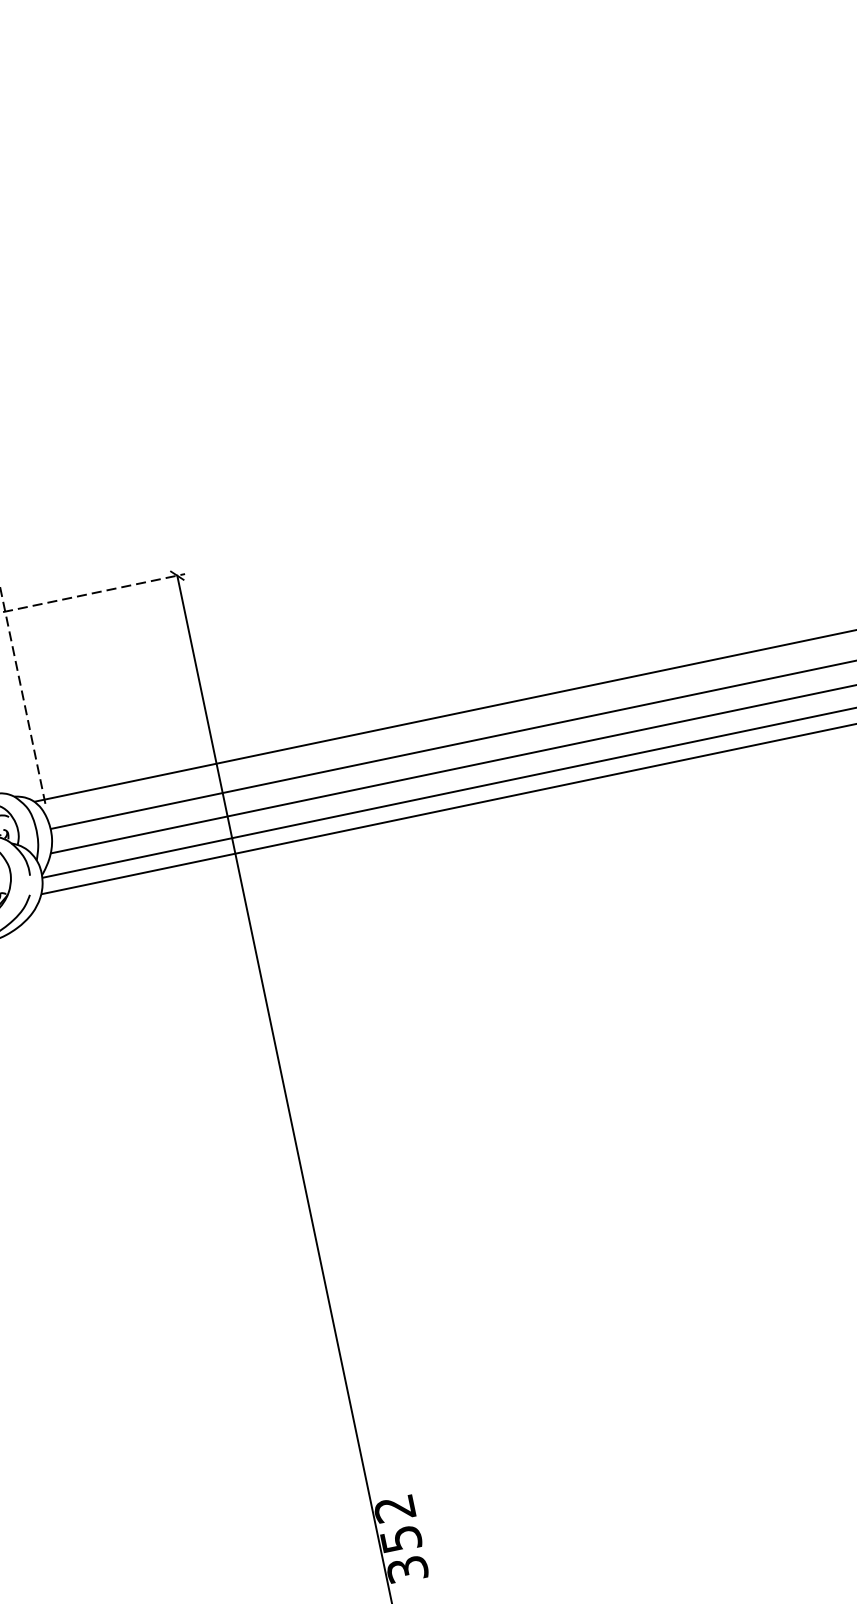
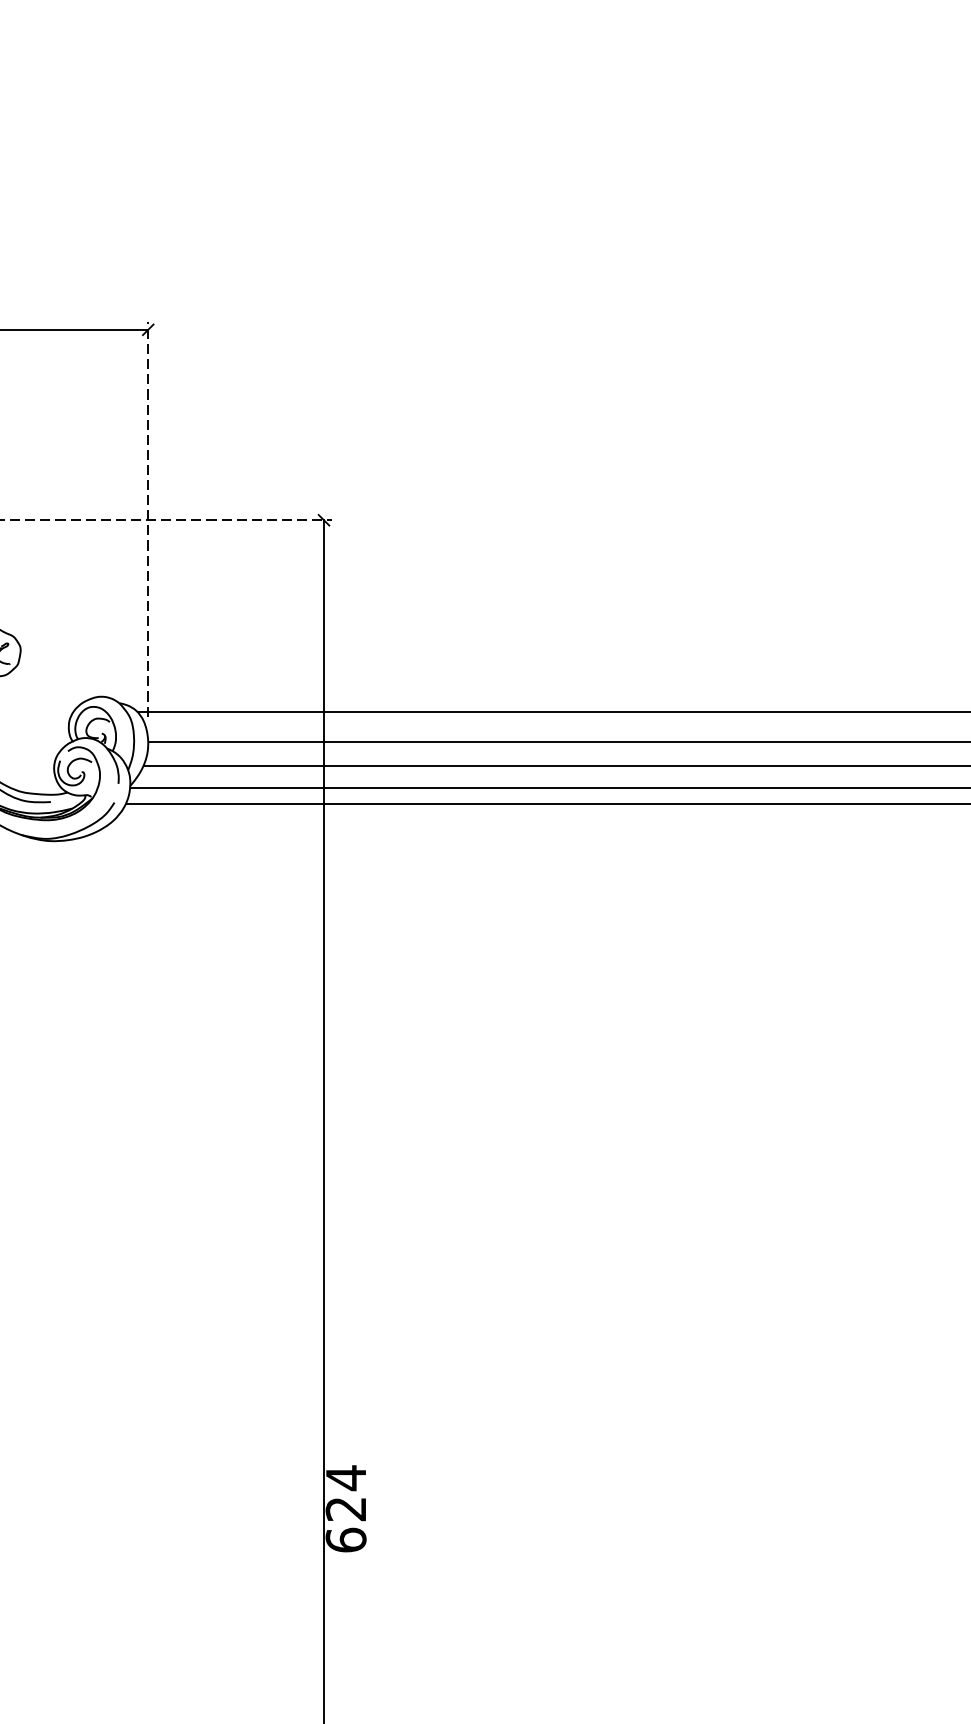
text: (400, 1538) -> (345, 1508), 352 -> 624

